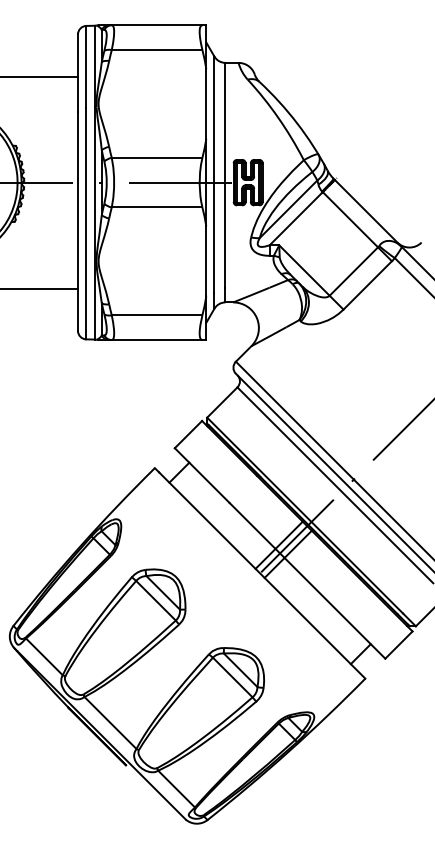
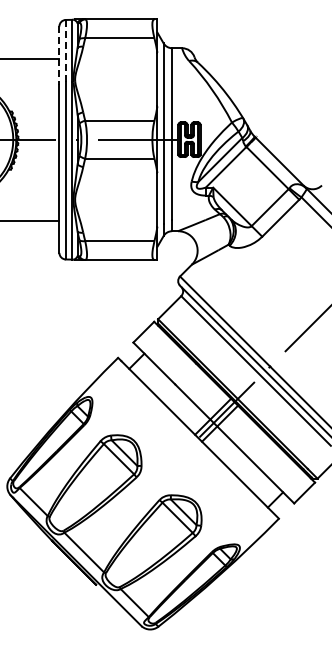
line: (85, 67) -> (65, 51), solid -> dashed
line: (78, 73) -> (59, 56), solid -> dashed

